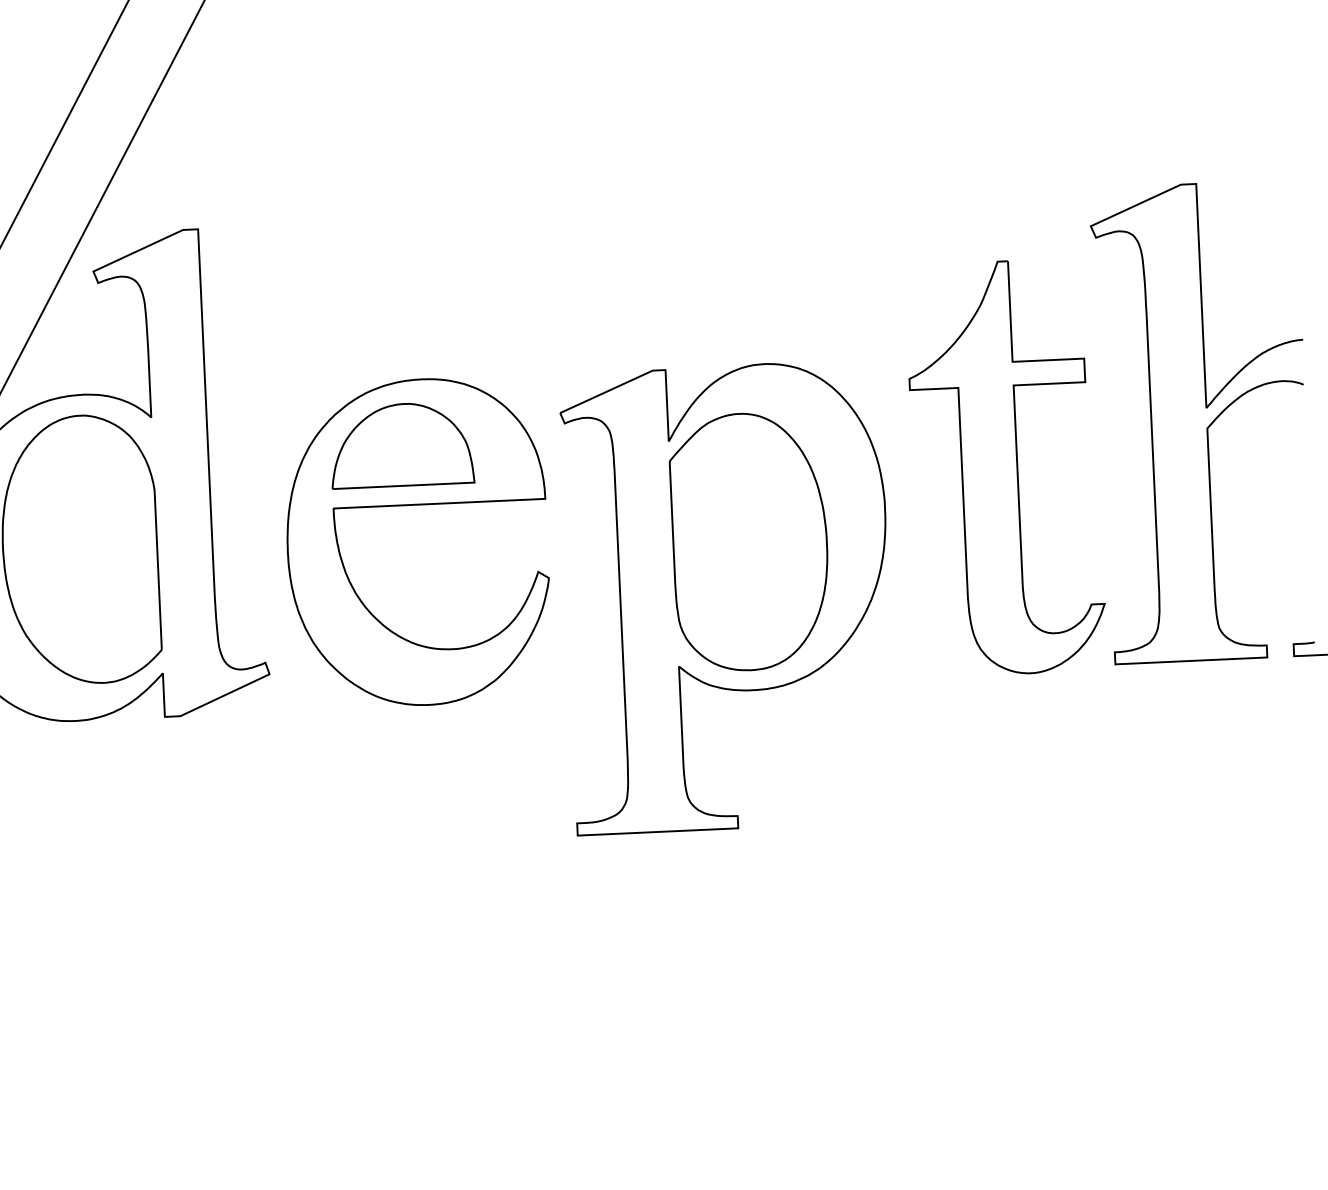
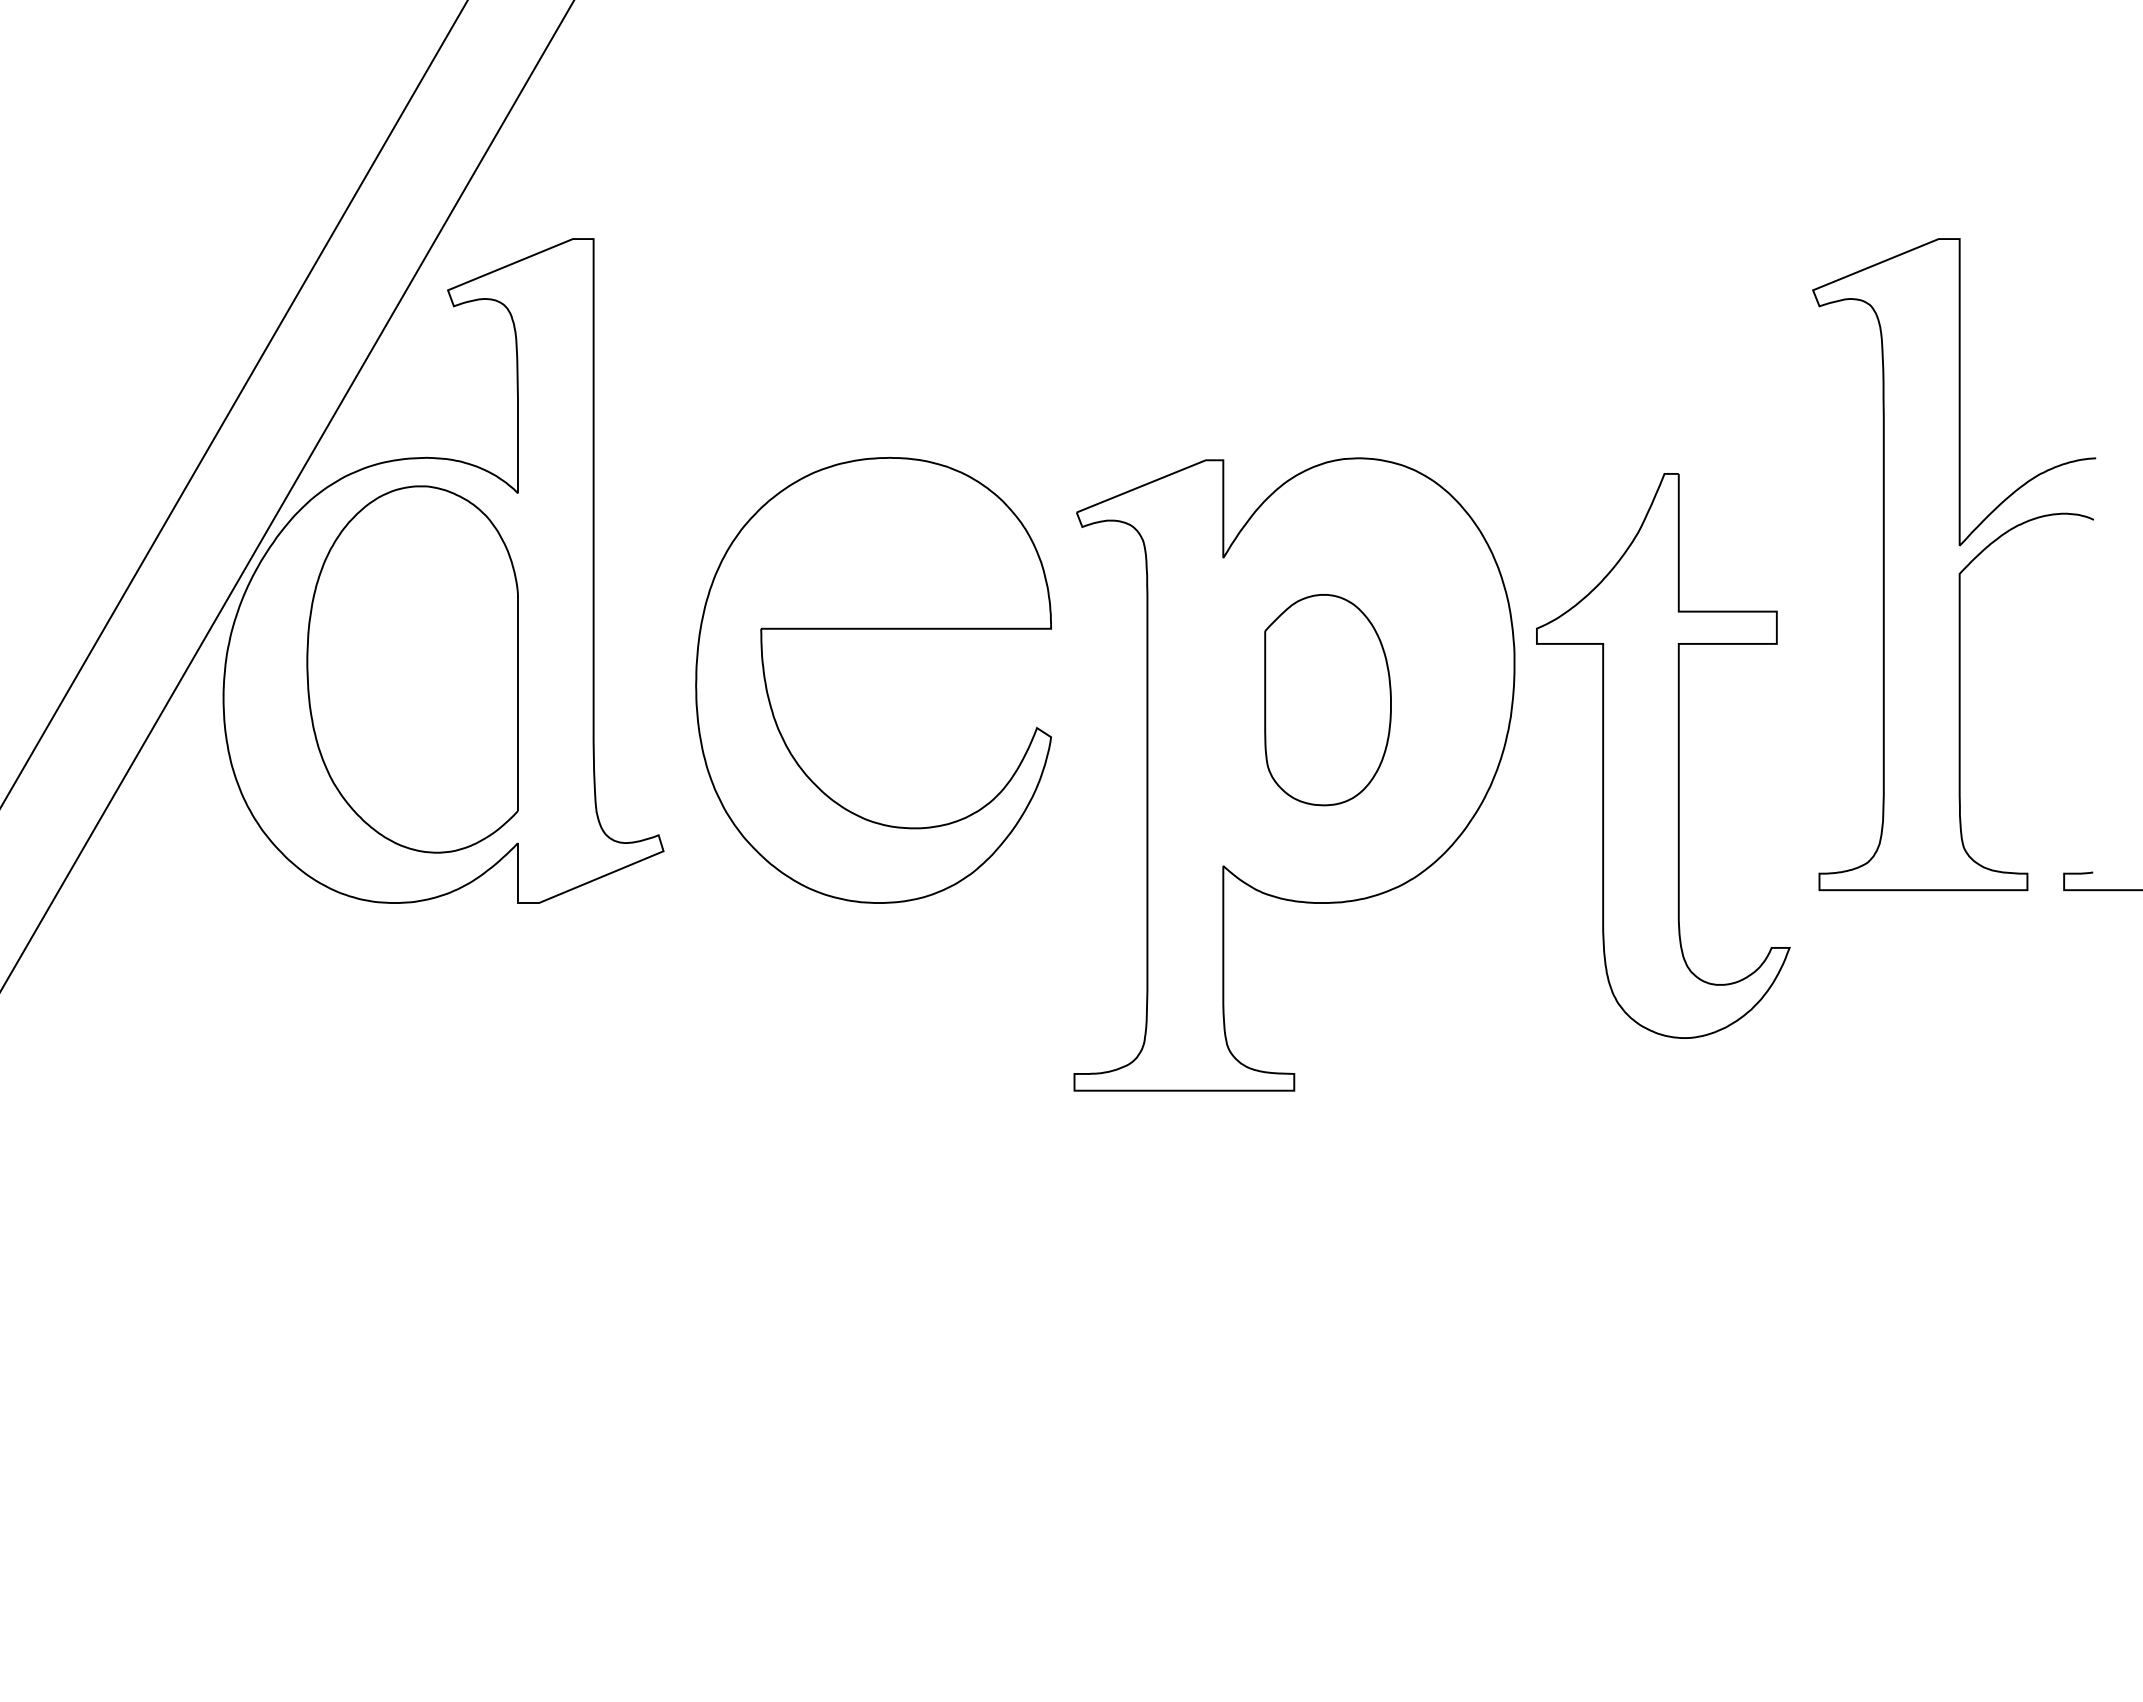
part: (401, 445) -> (858, 546), removed
part: (1006, 467) -> (1663, 755), moved
part: (749, 541) -> (1327, 699), size x0.6

